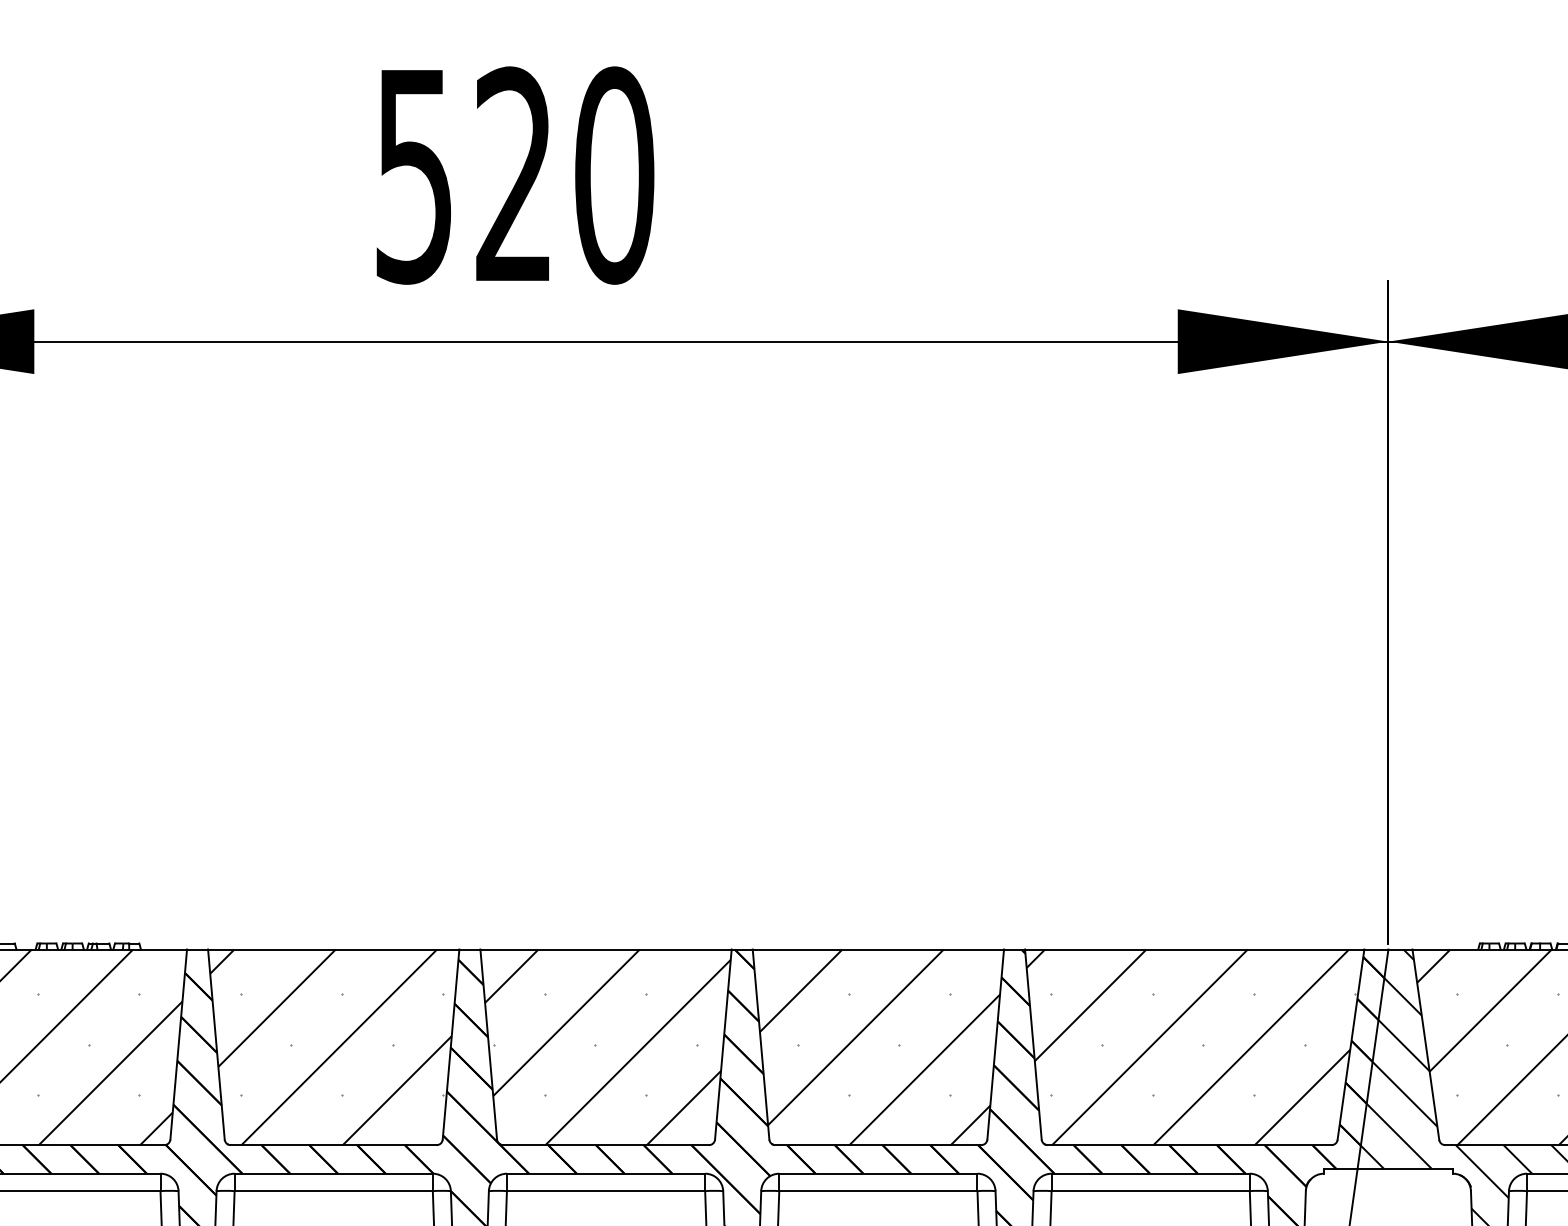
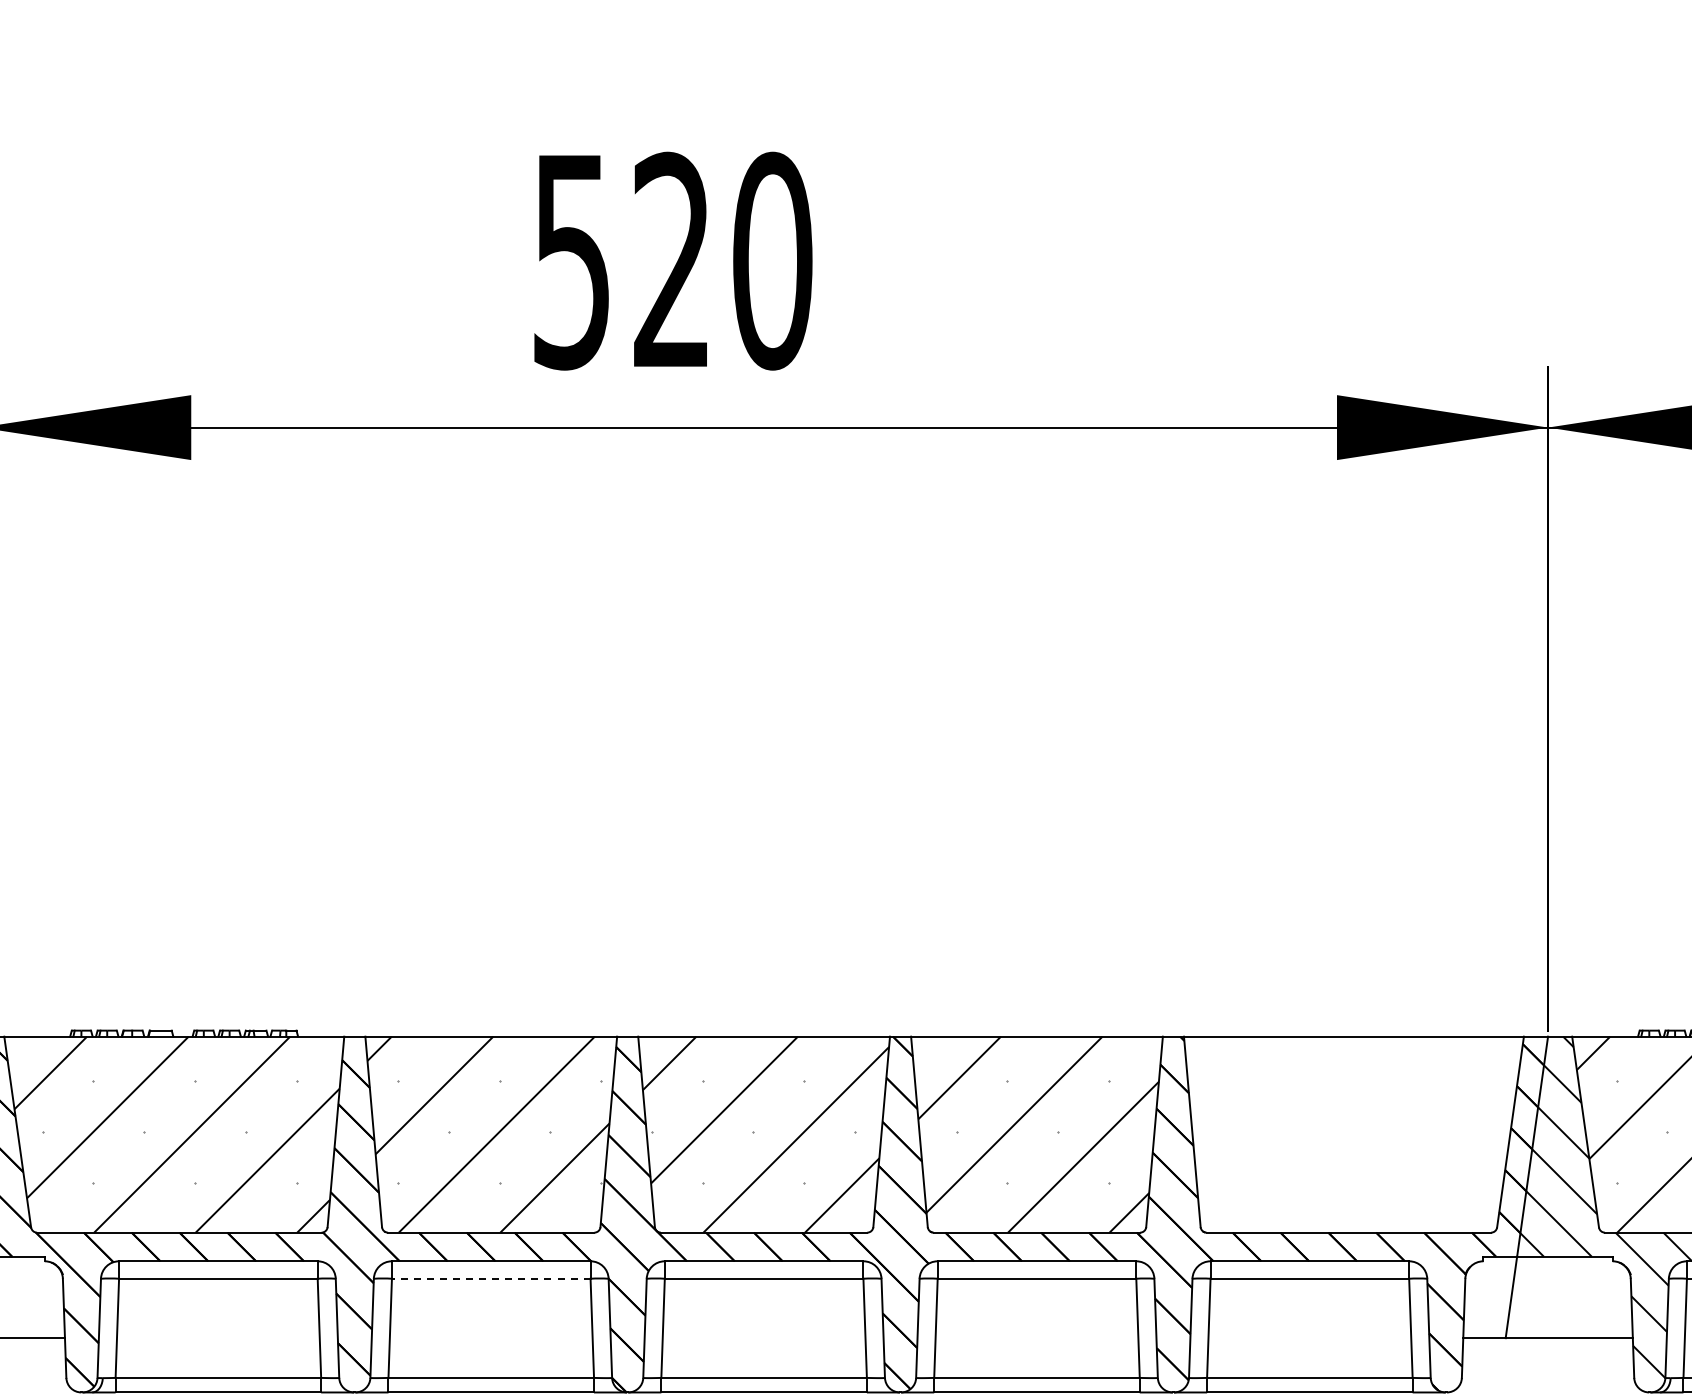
hatch: (1191, 1047) -> (1350, 1134), removed
line: (332, 1190) -> (490, 1278), solid -> dashed

